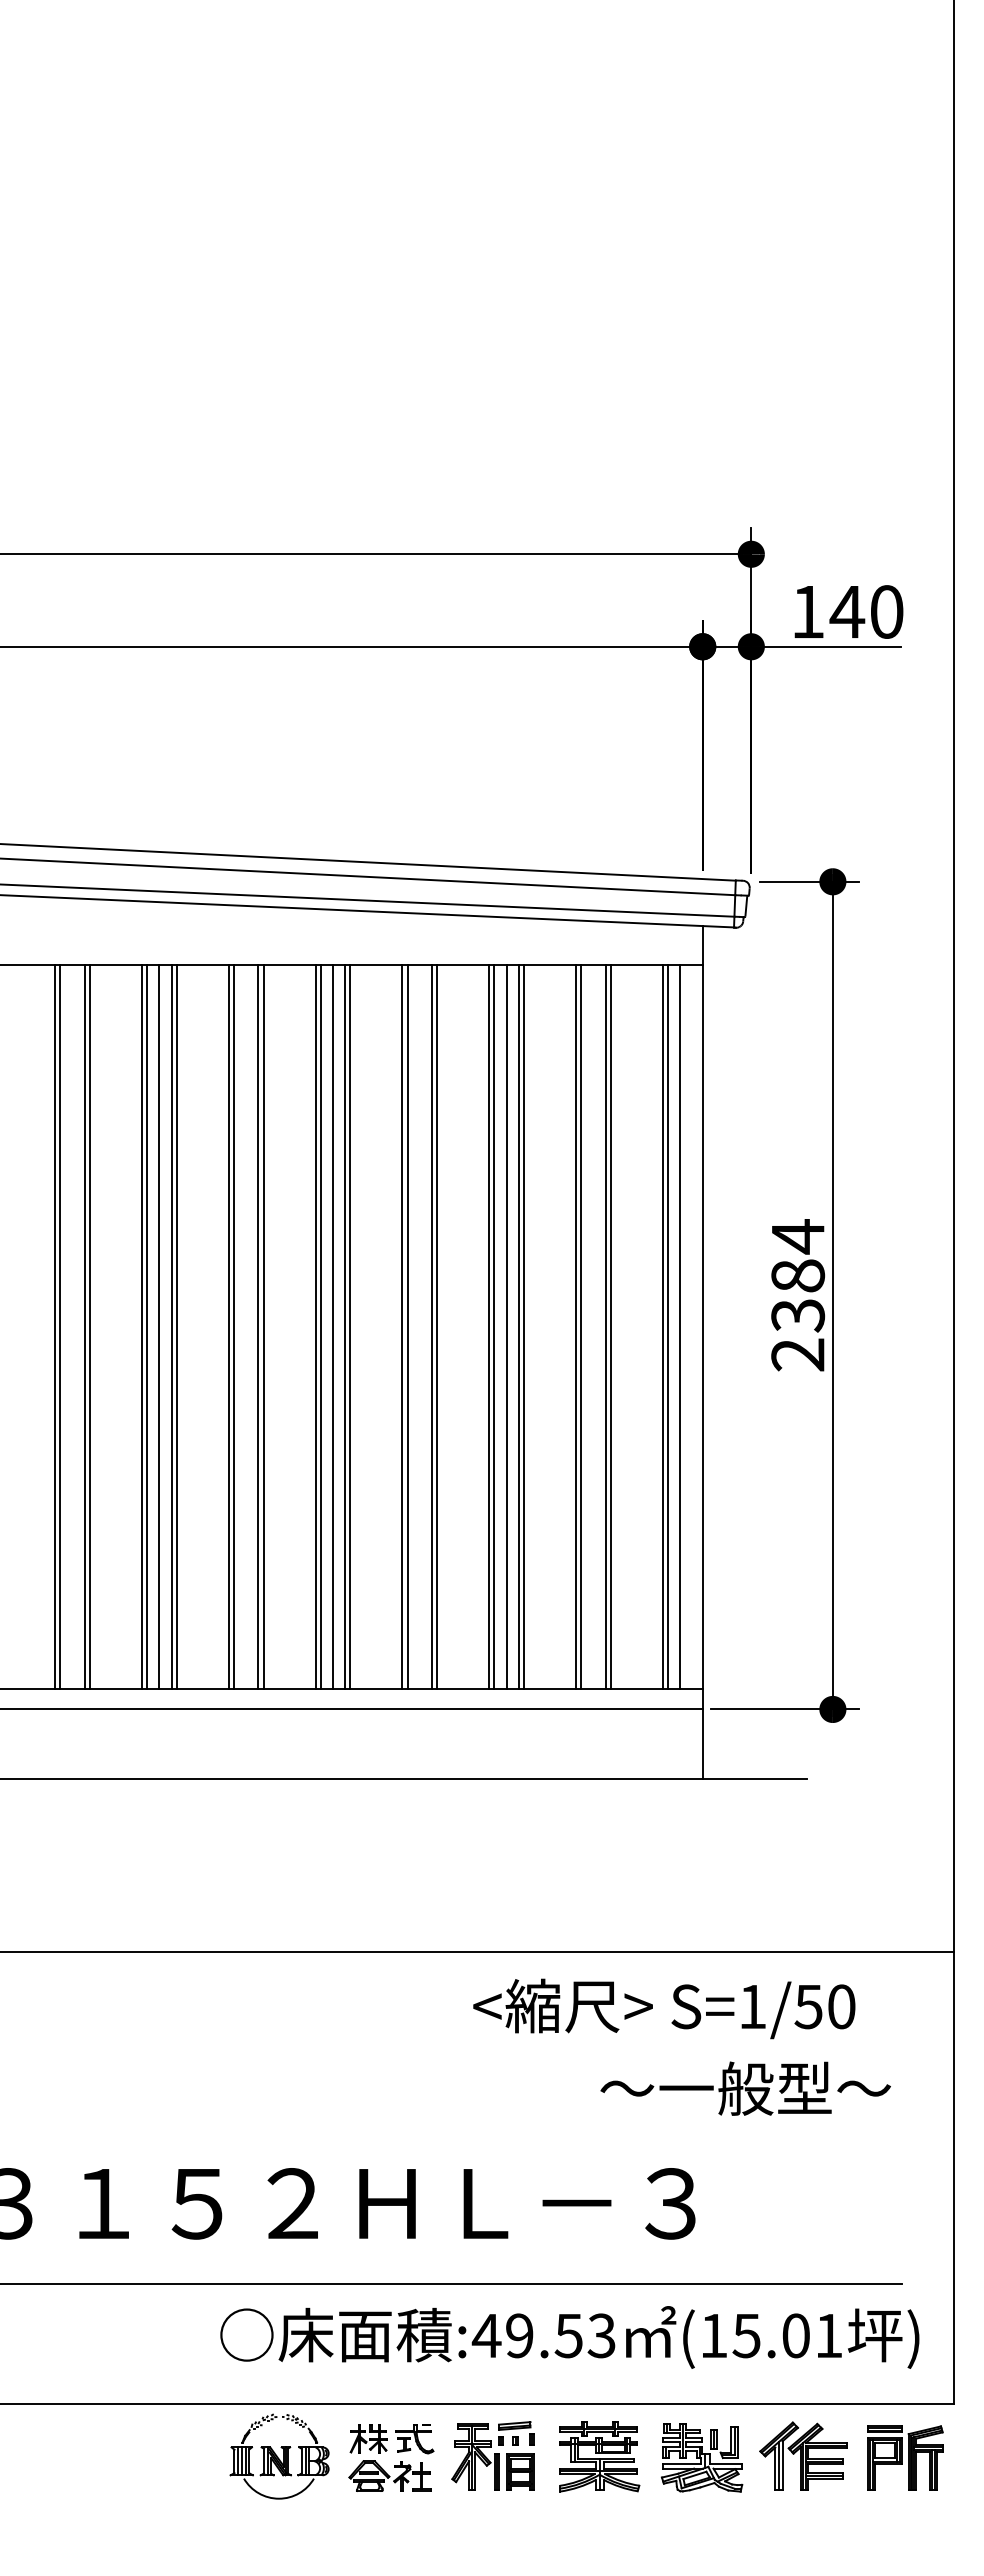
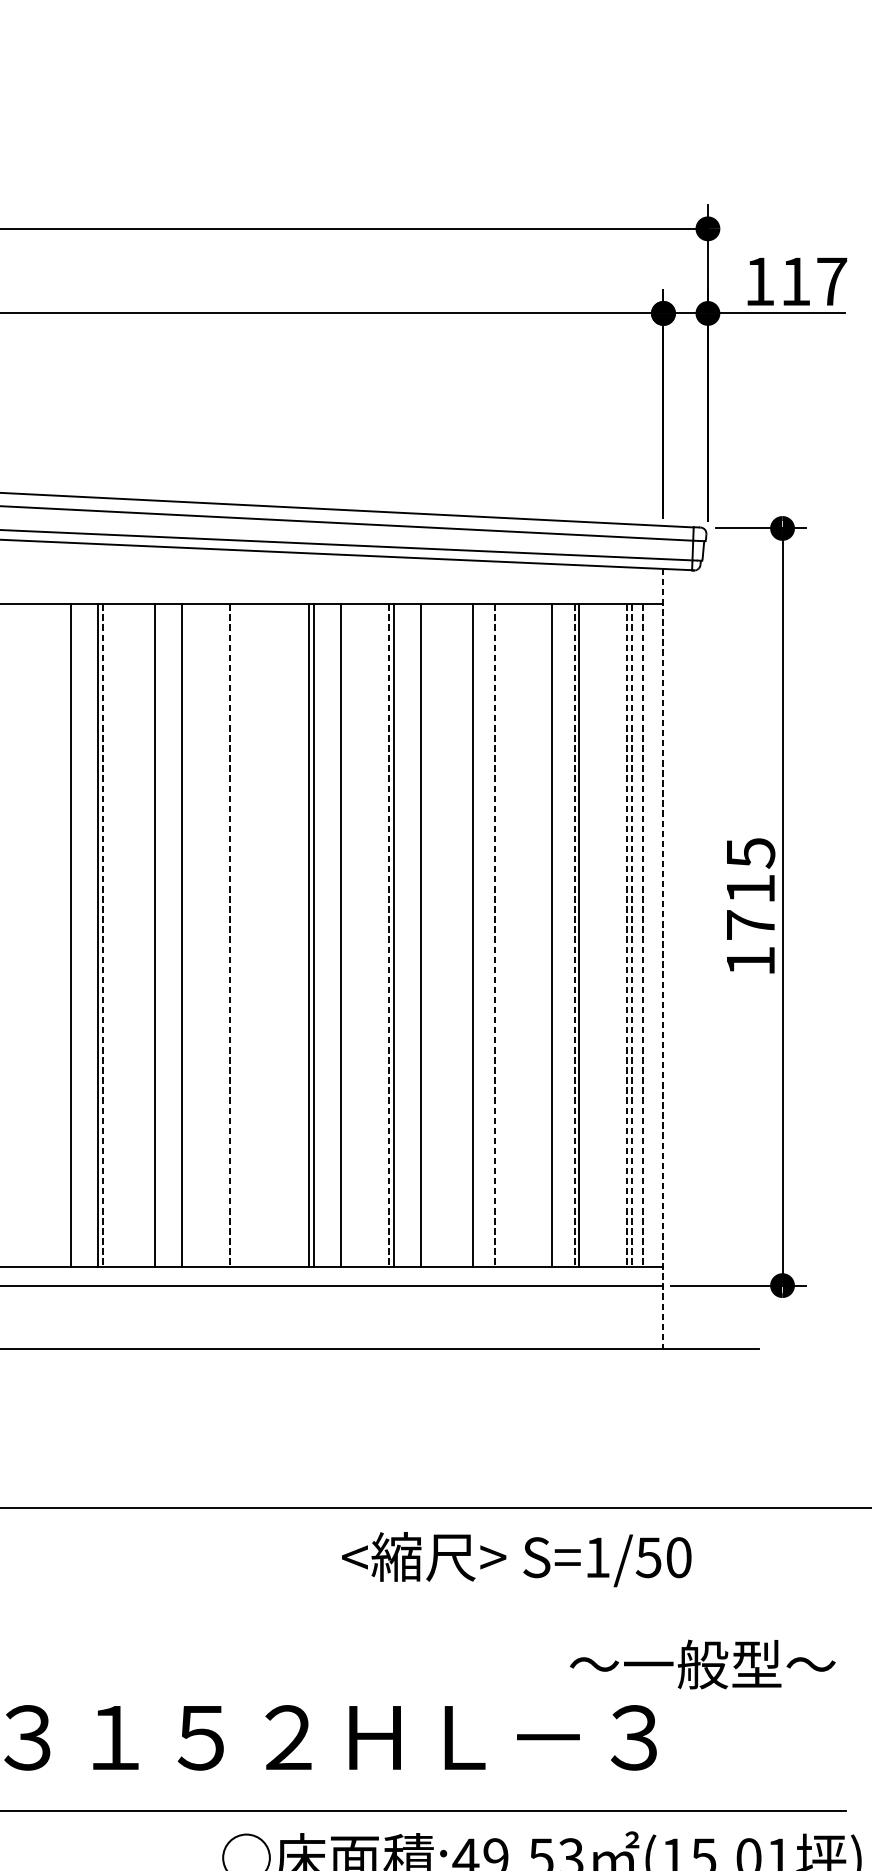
text: (866, 611) -> (813, 281), 140 -> 117
text: (798, 1295) -> (751, 906), 2384 -> 1715
line: (60, 1326) -> (75, 935), removed
line: (89, 1326) -> (102, 935), solid -> dashed
line: (142, 1326) -> (150, 935), removed
line: (159, 1326) -> (166, 935), removed
line: (171, 1326) -> (177, 935), removed
line: (228, 1326) -> (229, 935), solid -> dashed
line: (234, 1326) -> (235, 935), removed
line: (258, 1326) -> (257, 935), removed
line: (263, 1326) -> (261, 935), removed
line: (332, 1326) -> (324, 935), removed
line: (345, 1326) -> (336, 935), removed
line: (402, 1326) -> (388, 935), solid -> dashed
line: (431, 1326) -> (415, 935), removed
line: (489, 1326) -> (468, 935), removed
line: (506, 1326) -> (483, 935), removed
line: (518, 1326) -> (494, 935), solid -> dashed
line: (523, 1326) -> (499, 935), removed
line: (576, 1326) -> (547, 935), removed
line: (605, 1326) -> (574, 935), solid -> dashed
line: (662, 1326) -> (626, 935), solid -> dashed
line: (668, 1326) -> (632, 935), solid -> dashed
line: (680, 1326) -> (643, 935), solid -> dashed
line: (702, 1352) -> (663, 959), solid -> dashed
text: (664, 2008) -> (516, 1559), moved
text: (745, 2088) -> (702, 1664), moved

